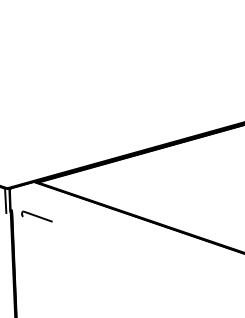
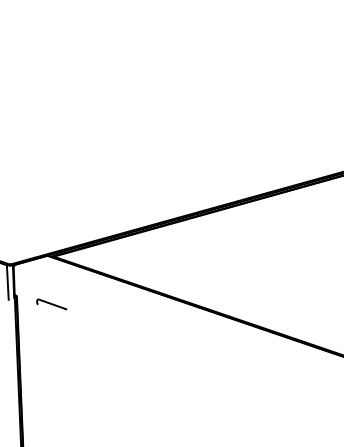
part: (36, 216) -> (51, 304), size x0.7

